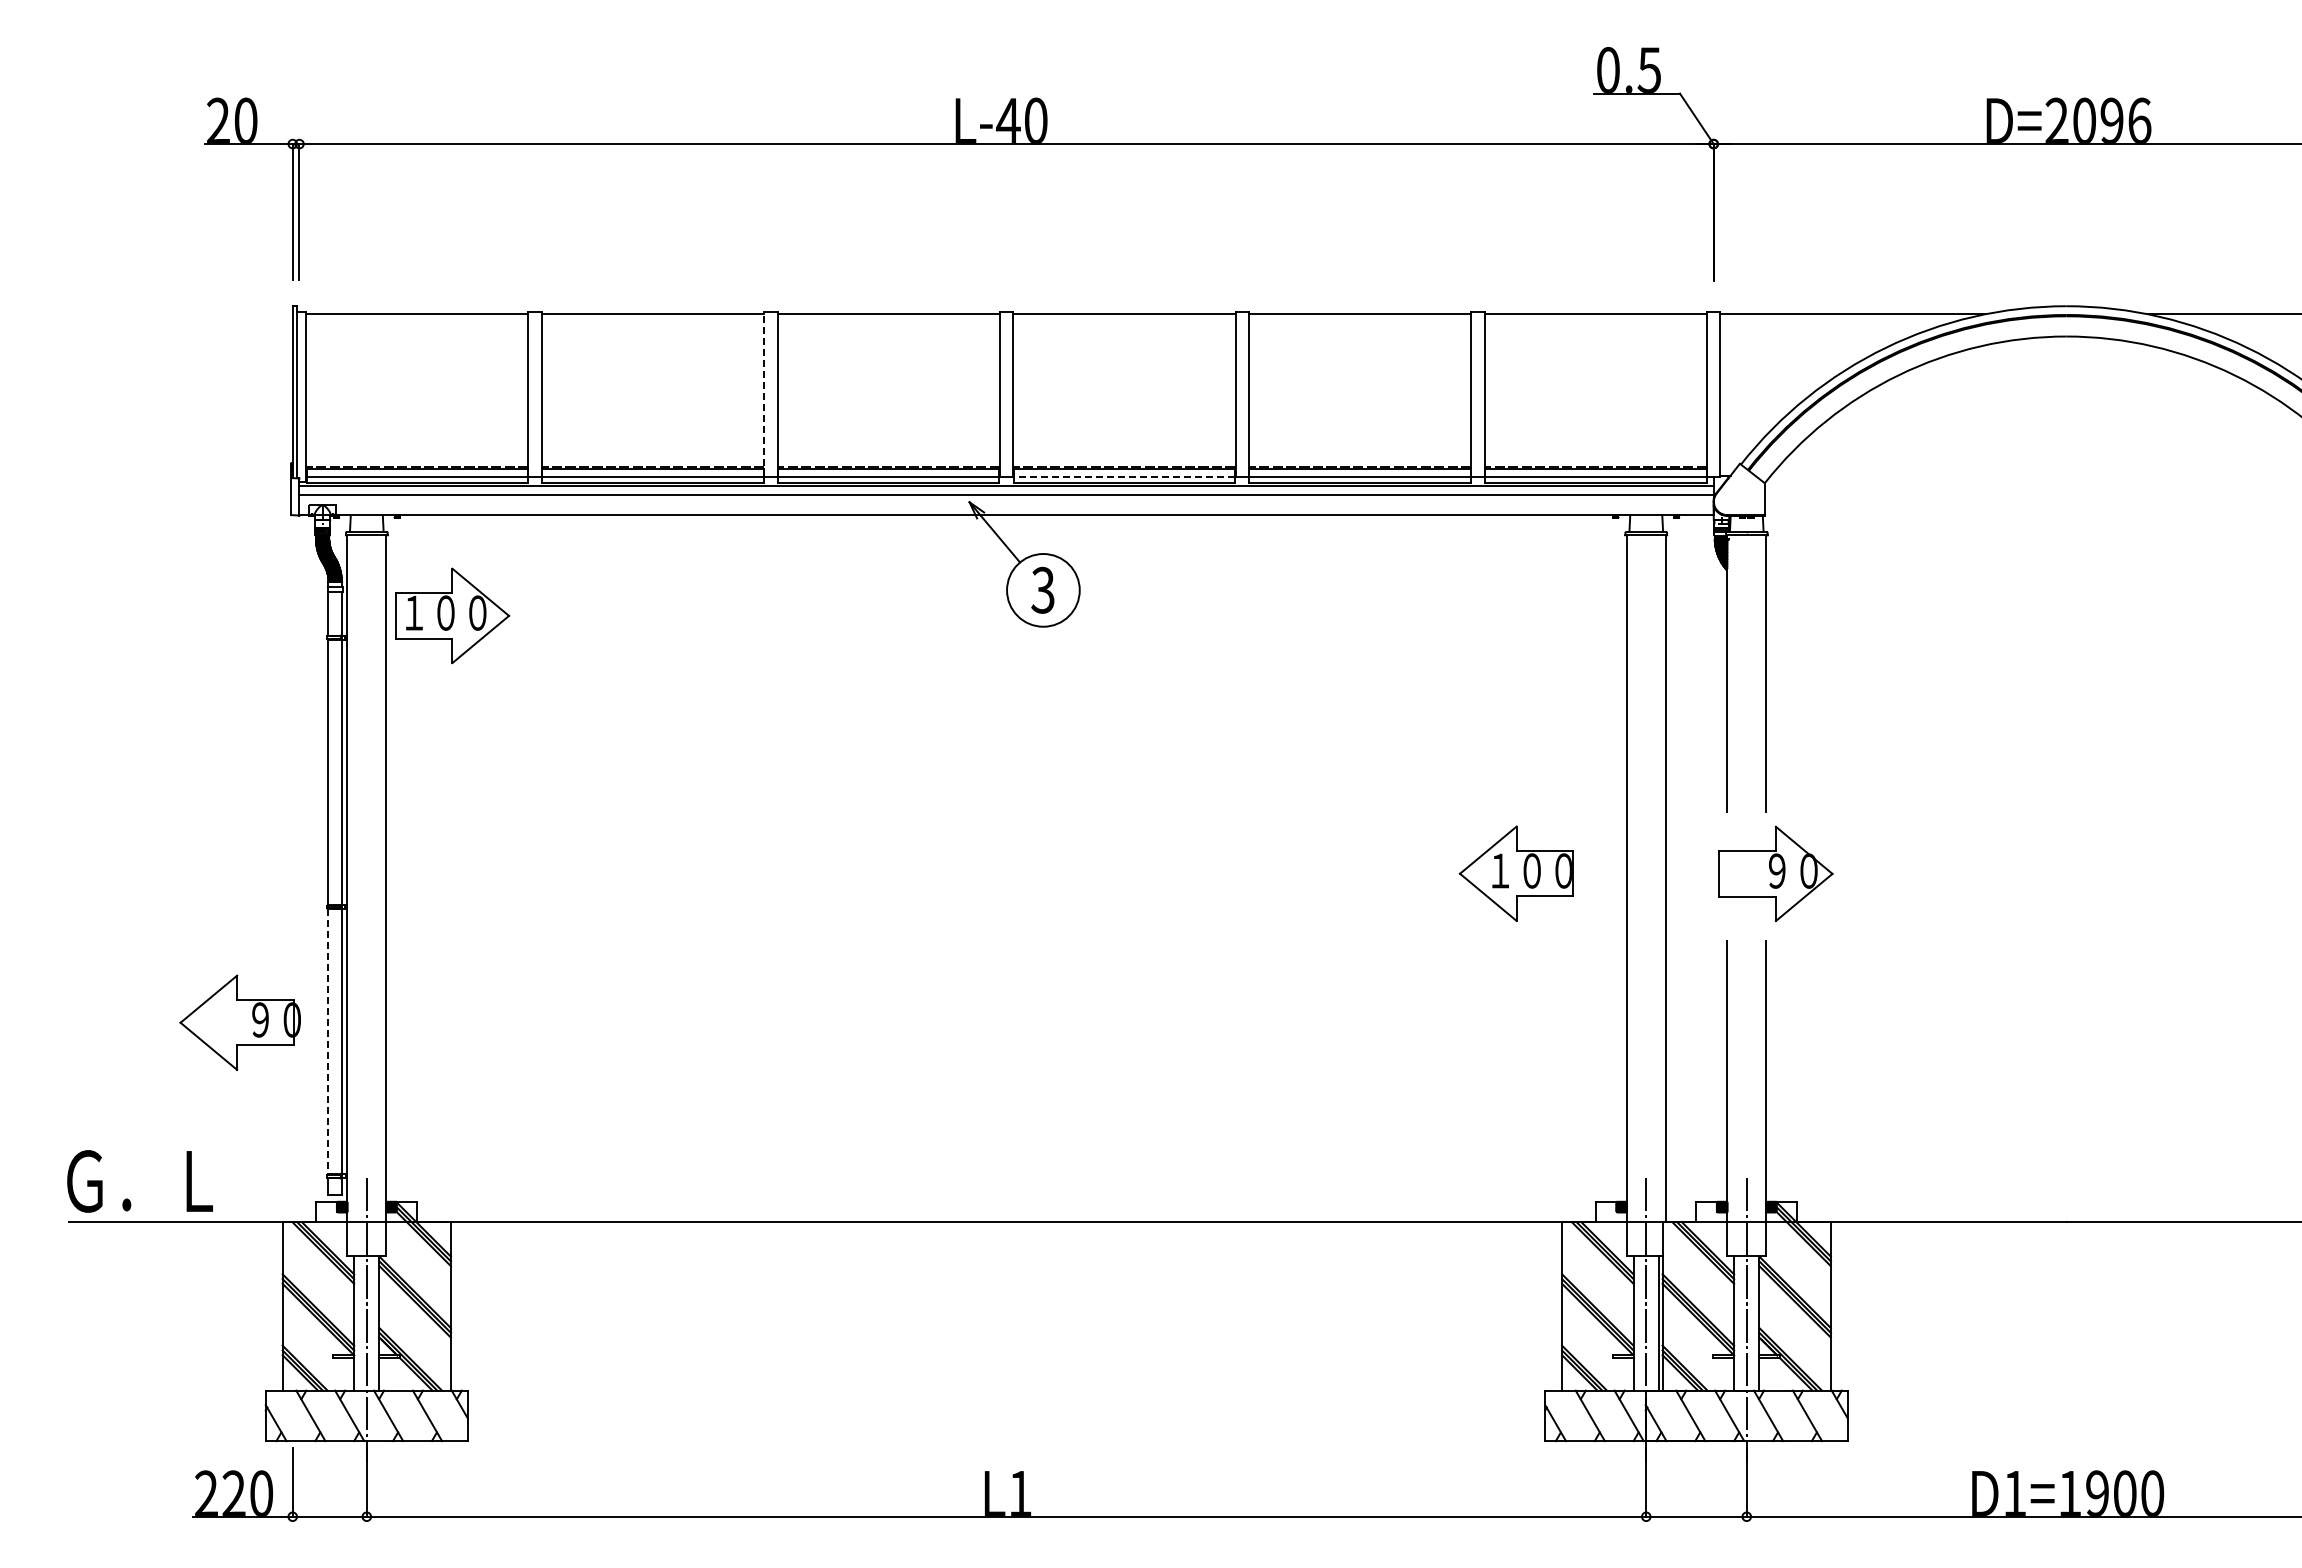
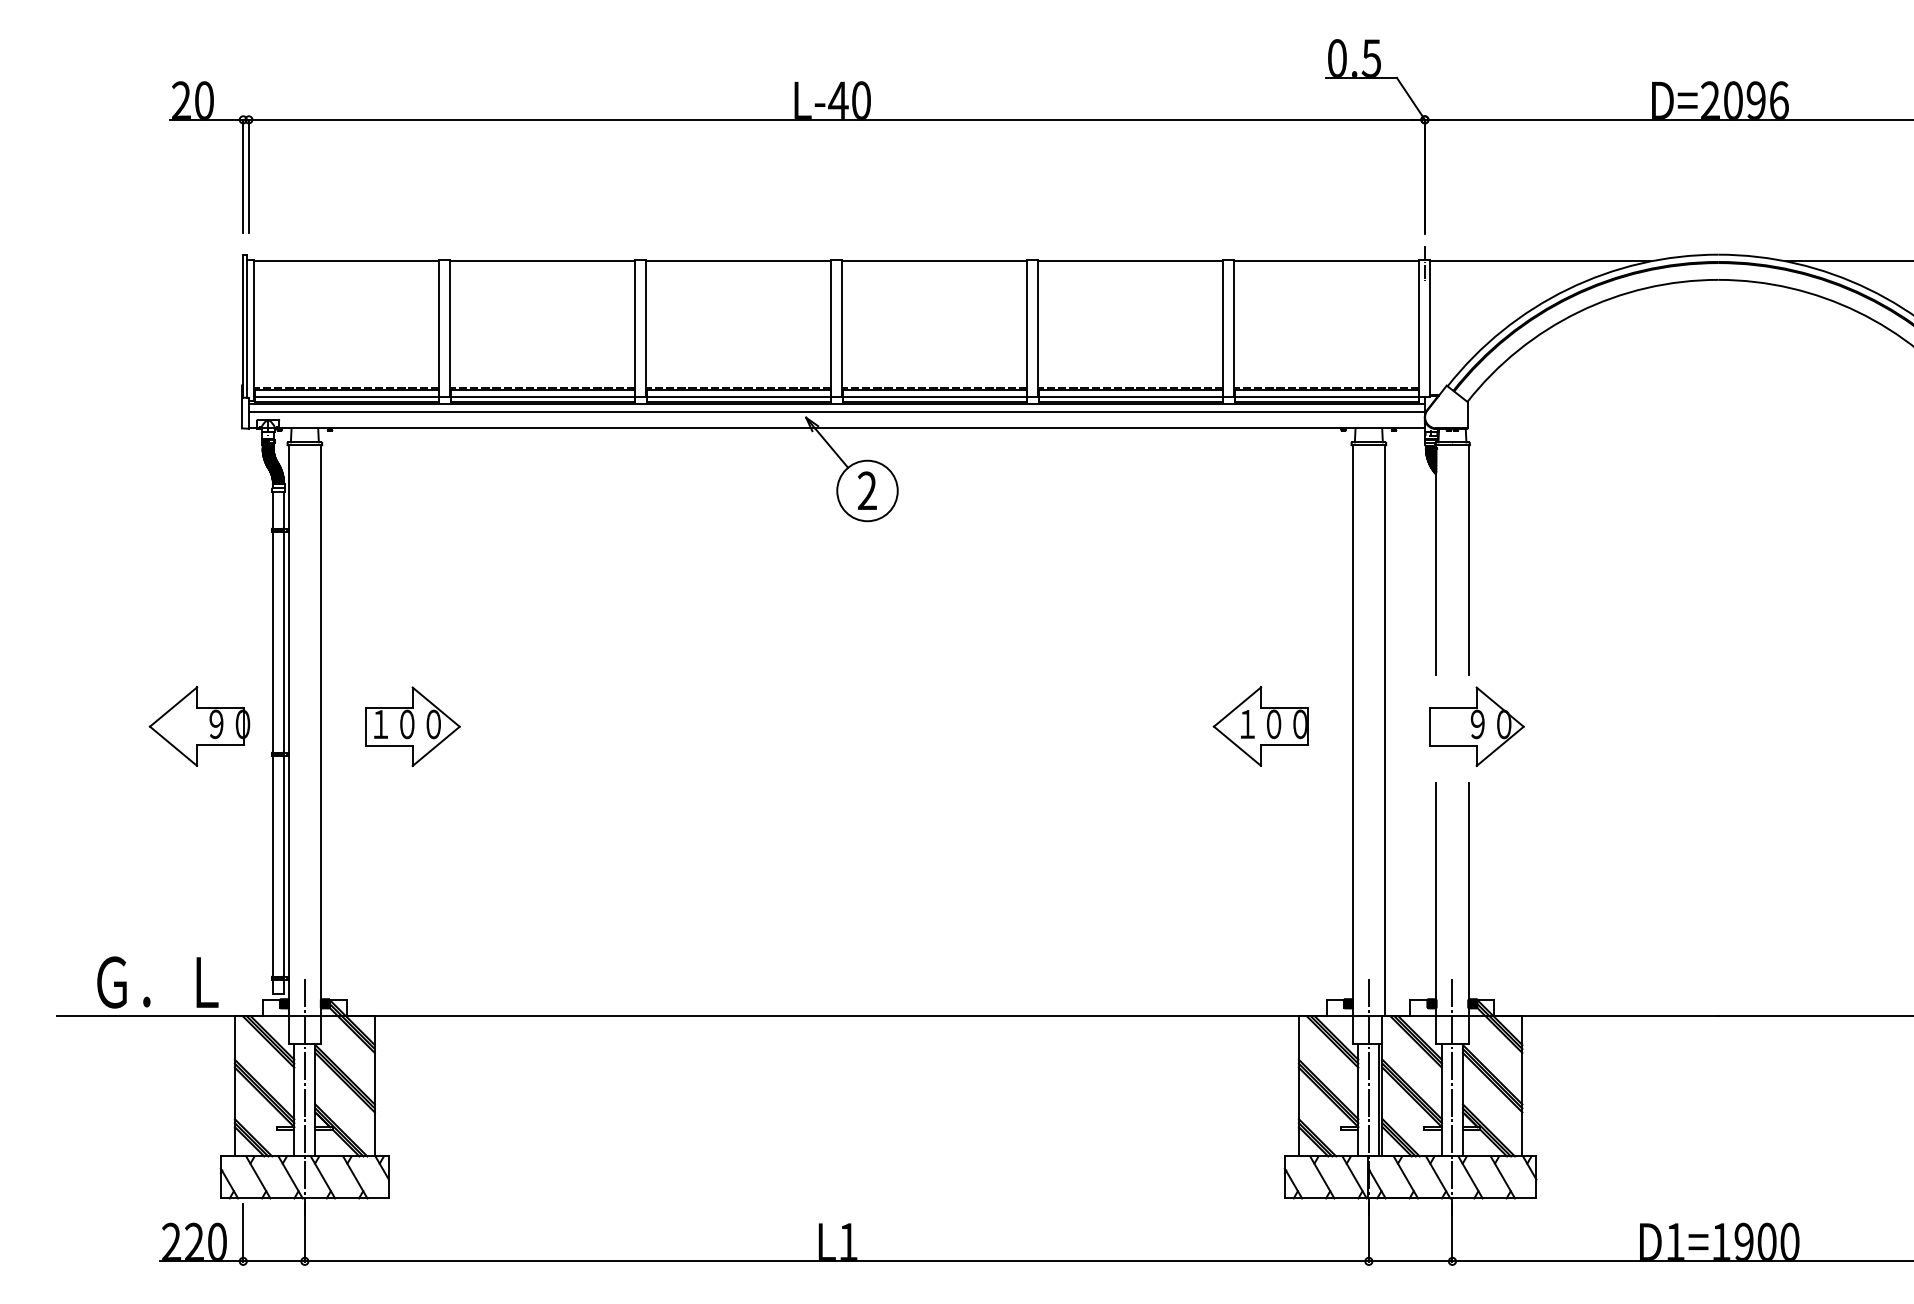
line: (1713, 318) -> (1424, 264), added
line: (764, 394) -> (635, 328), dashed -> solid
line: (1124, 476) -> (934, 396), dashed -> solid
text: (1042, 590) -> (866, 491), 3 -> 2
part: (452, 615) -> (412, 726), moved
part: (239, 1022) -> (198, 726), moved
line: (328, 1041) -> (273, 866), dashed -> solid
text: (139, 1181) -> (157, 982), moved

